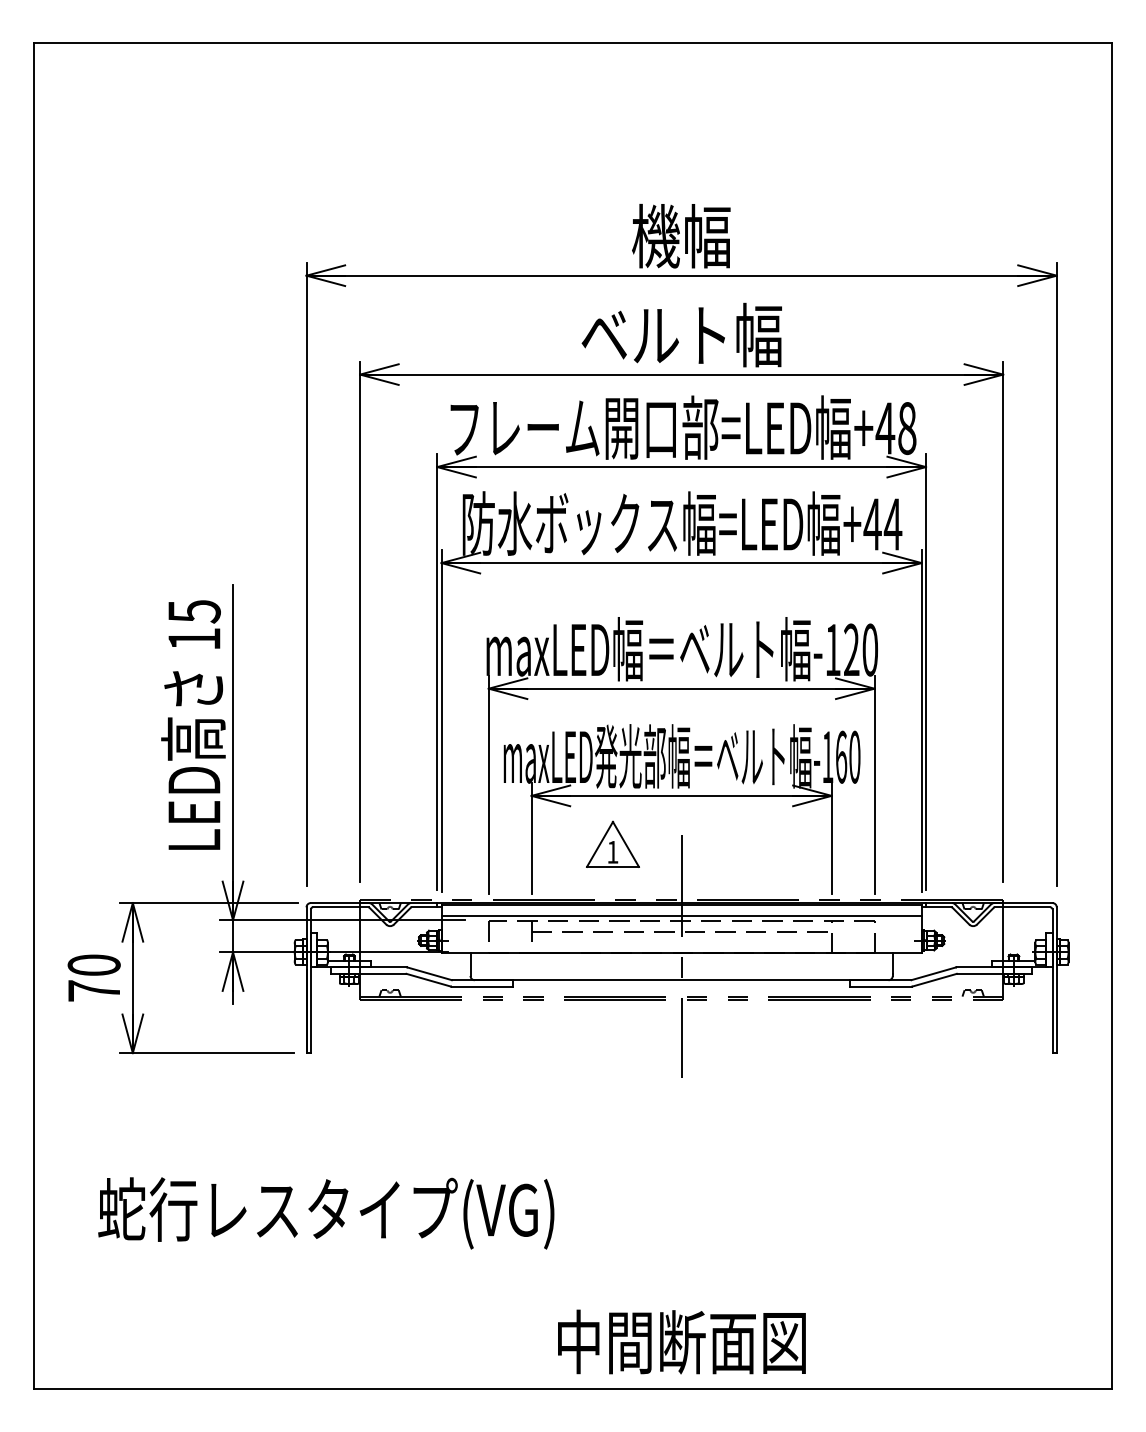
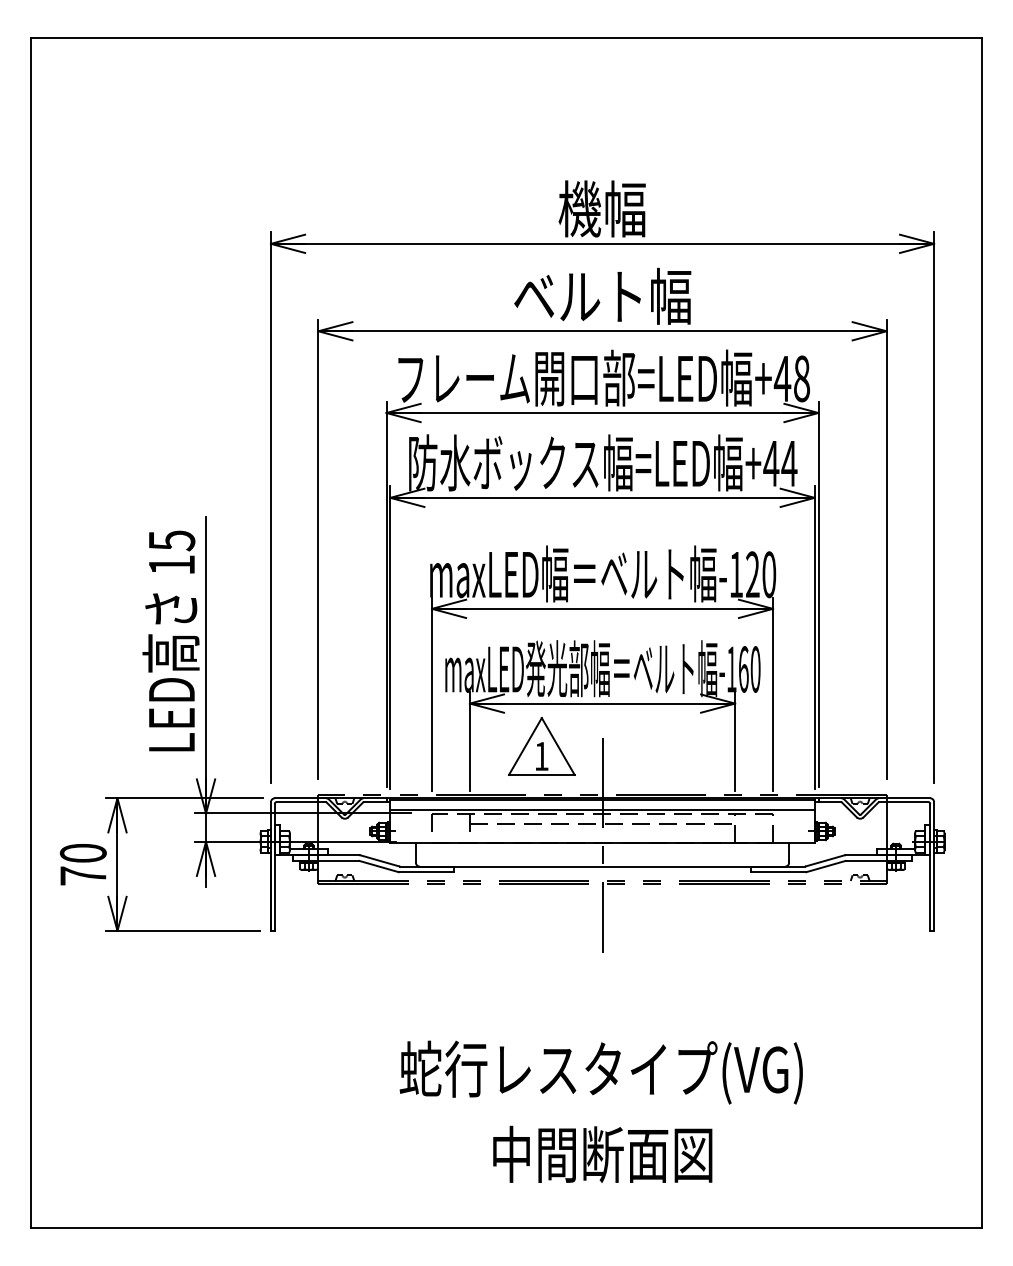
part: (612, 844) -> (541, 746), size x1.43
text: (326, 1213) -> (601, 1072), moved
text: (681, 1341) -> (602, 1154), moved

